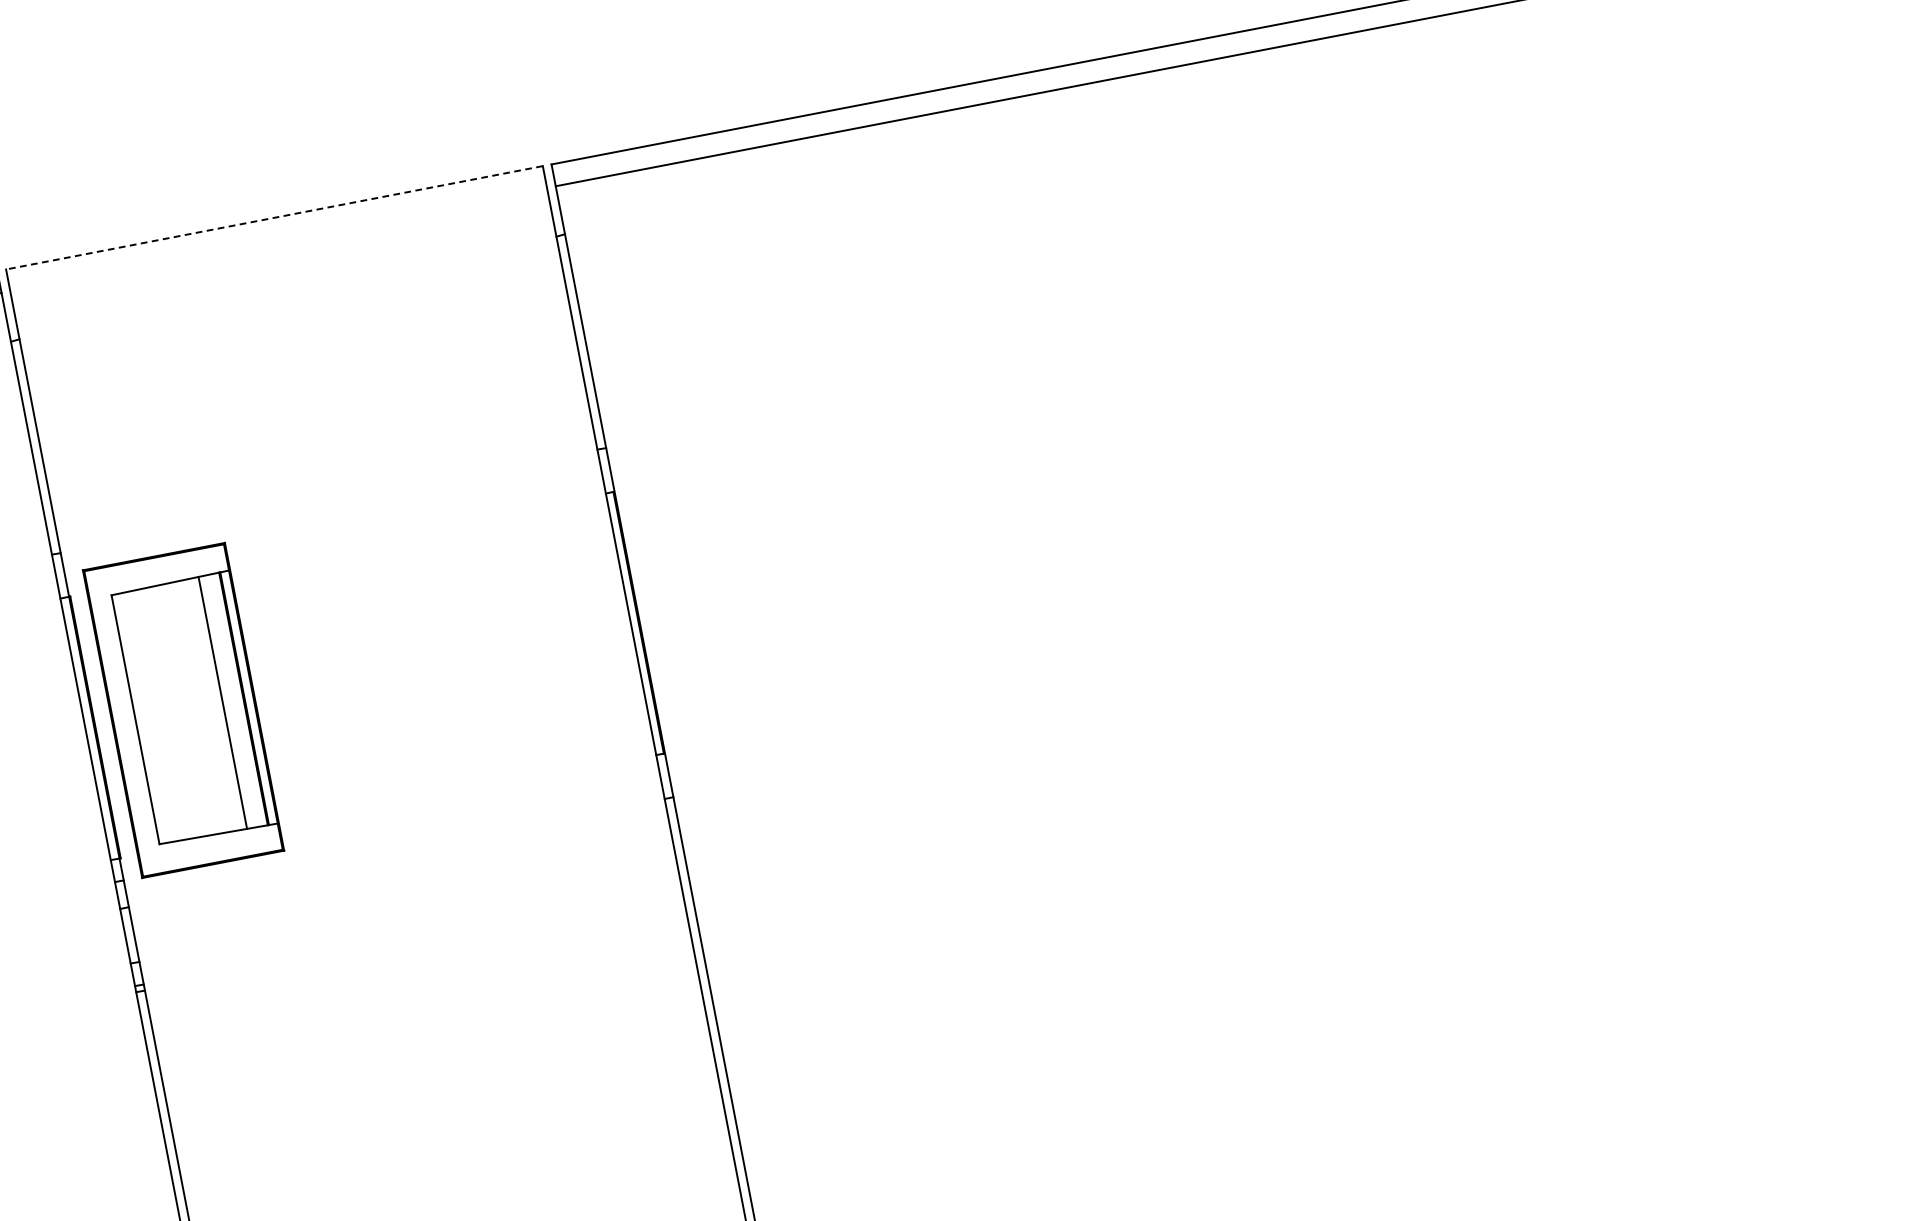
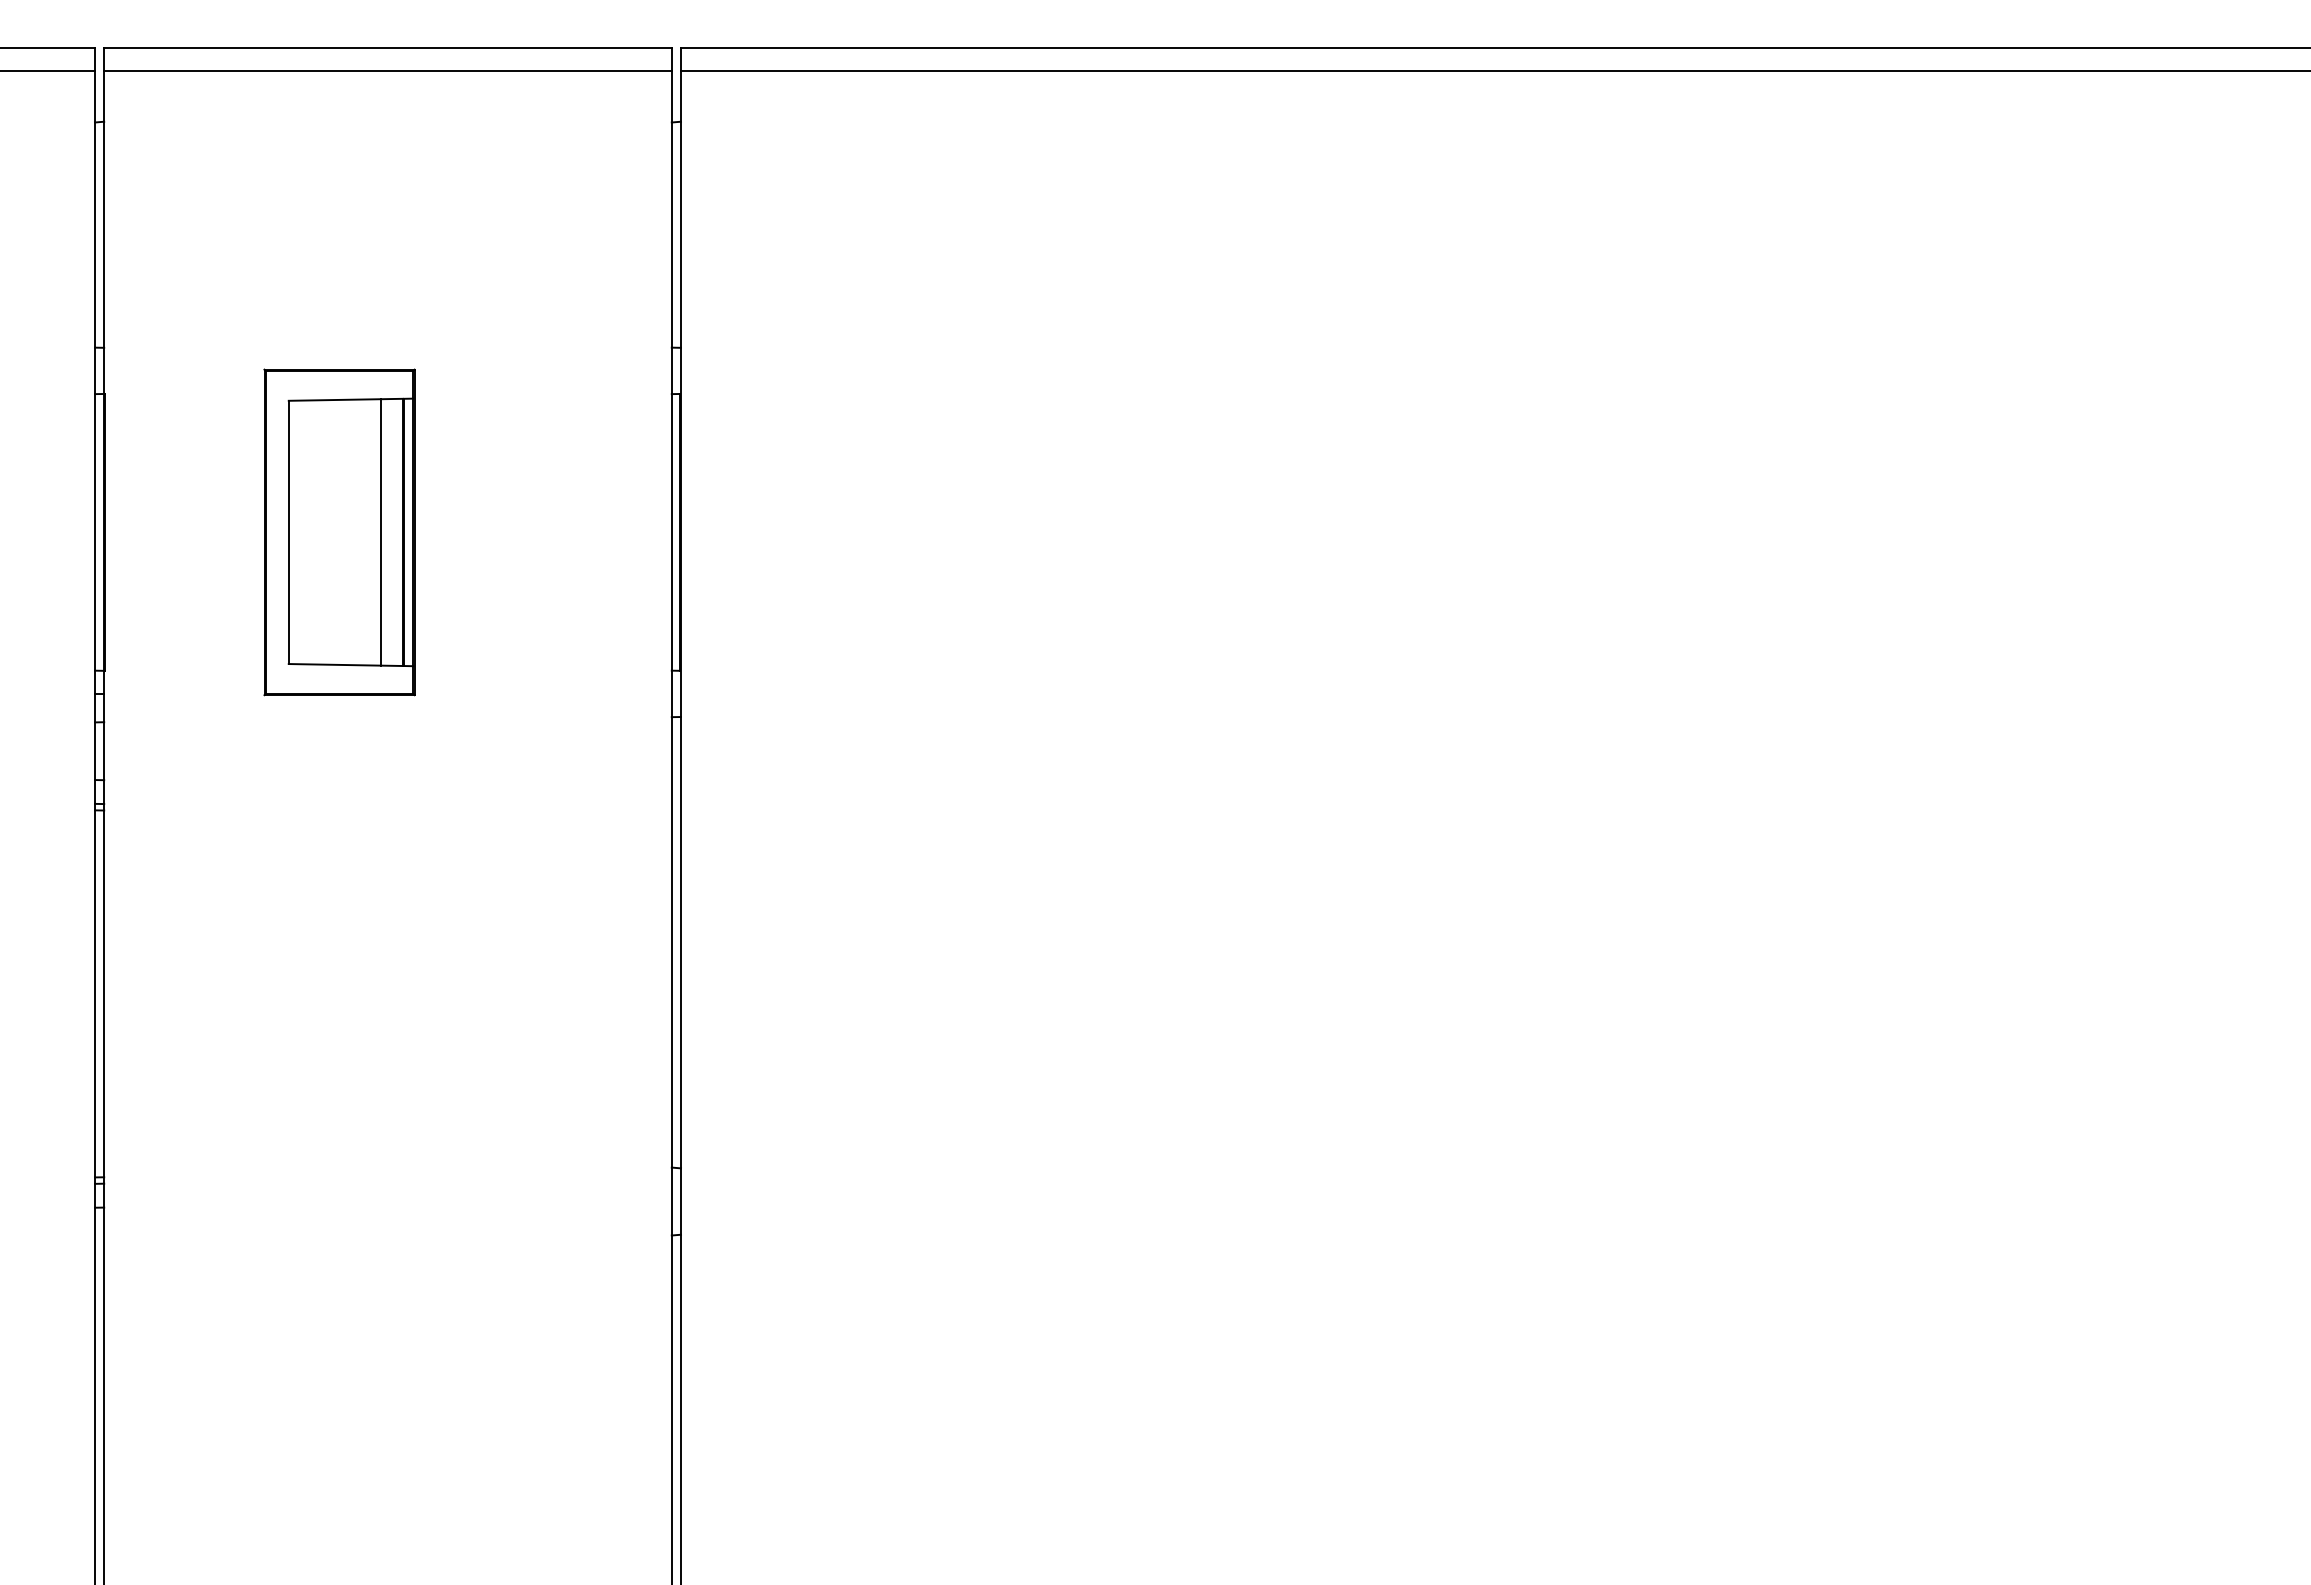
line: (273, 217) -> (387, 47), dashed -> solid
line: (278, 239) -> (387, 70), added
part: (183, 710) -> (339, 532), moved

